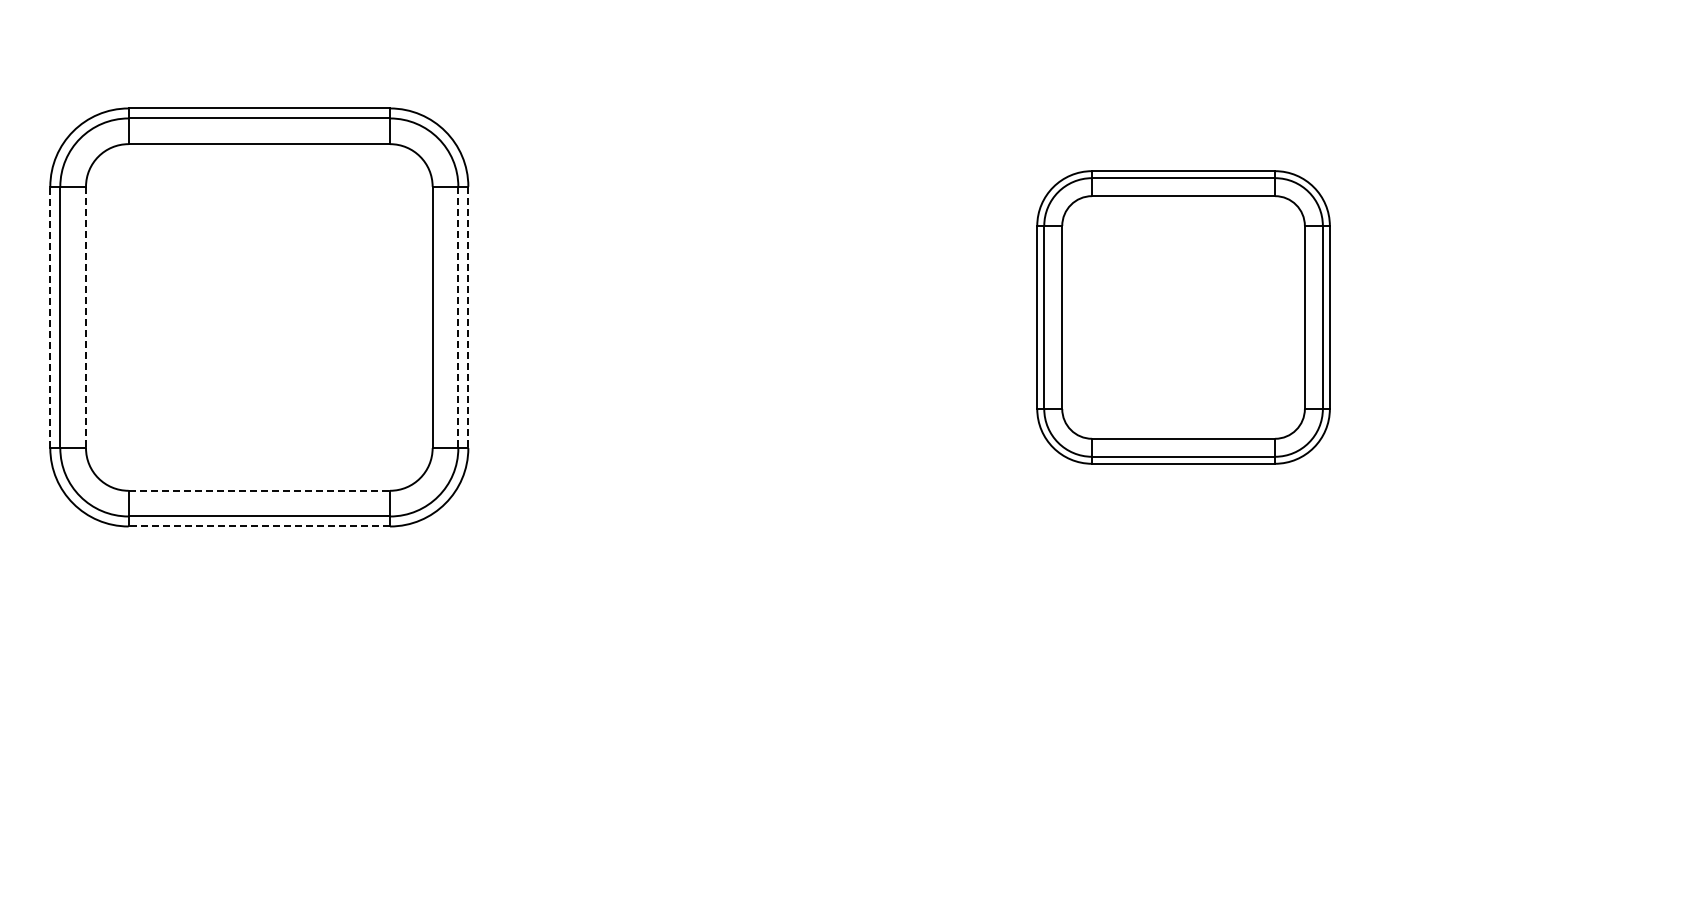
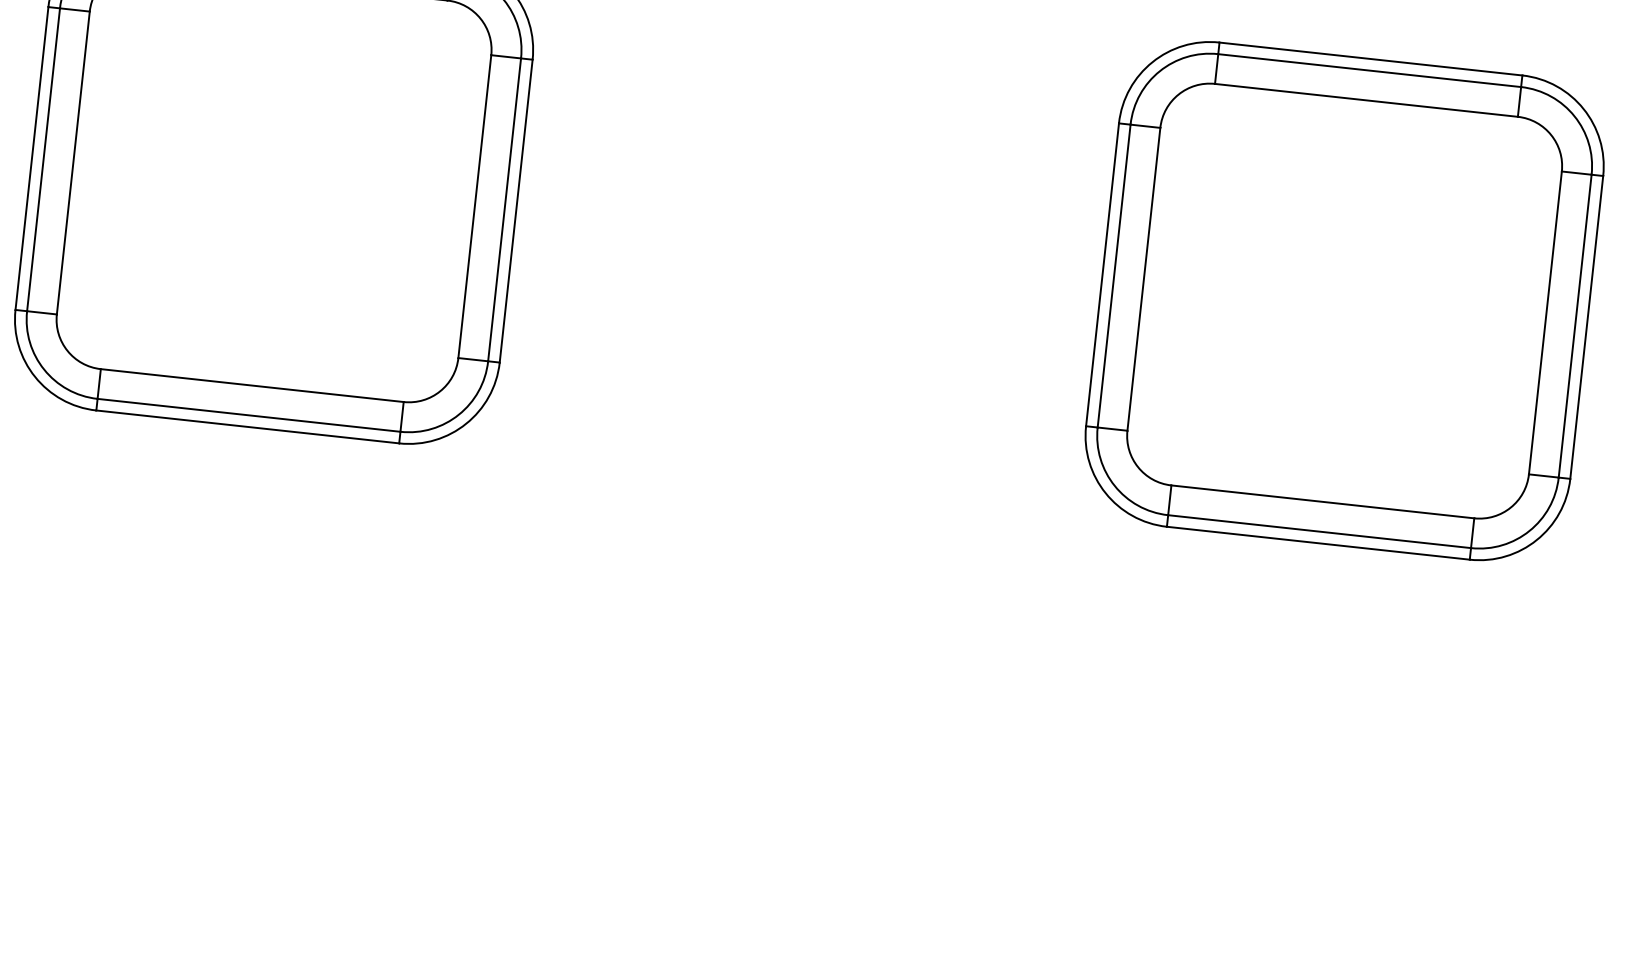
line: (50, 317) -> (32, 158), dashed -> solid
line: (86, 317) -> (73, 163), dashed -> solid
line: (458, 317) -> (504, 209), dashed -> solid
line: (468, 317) -> (516, 211), dashed -> solid
part: (1183, 317) -> (1344, 301), size x1.43
line: (259, 490) -> (252, 385), dashed -> solid
line: (259, 526) -> (247, 426), dashed -> solid

